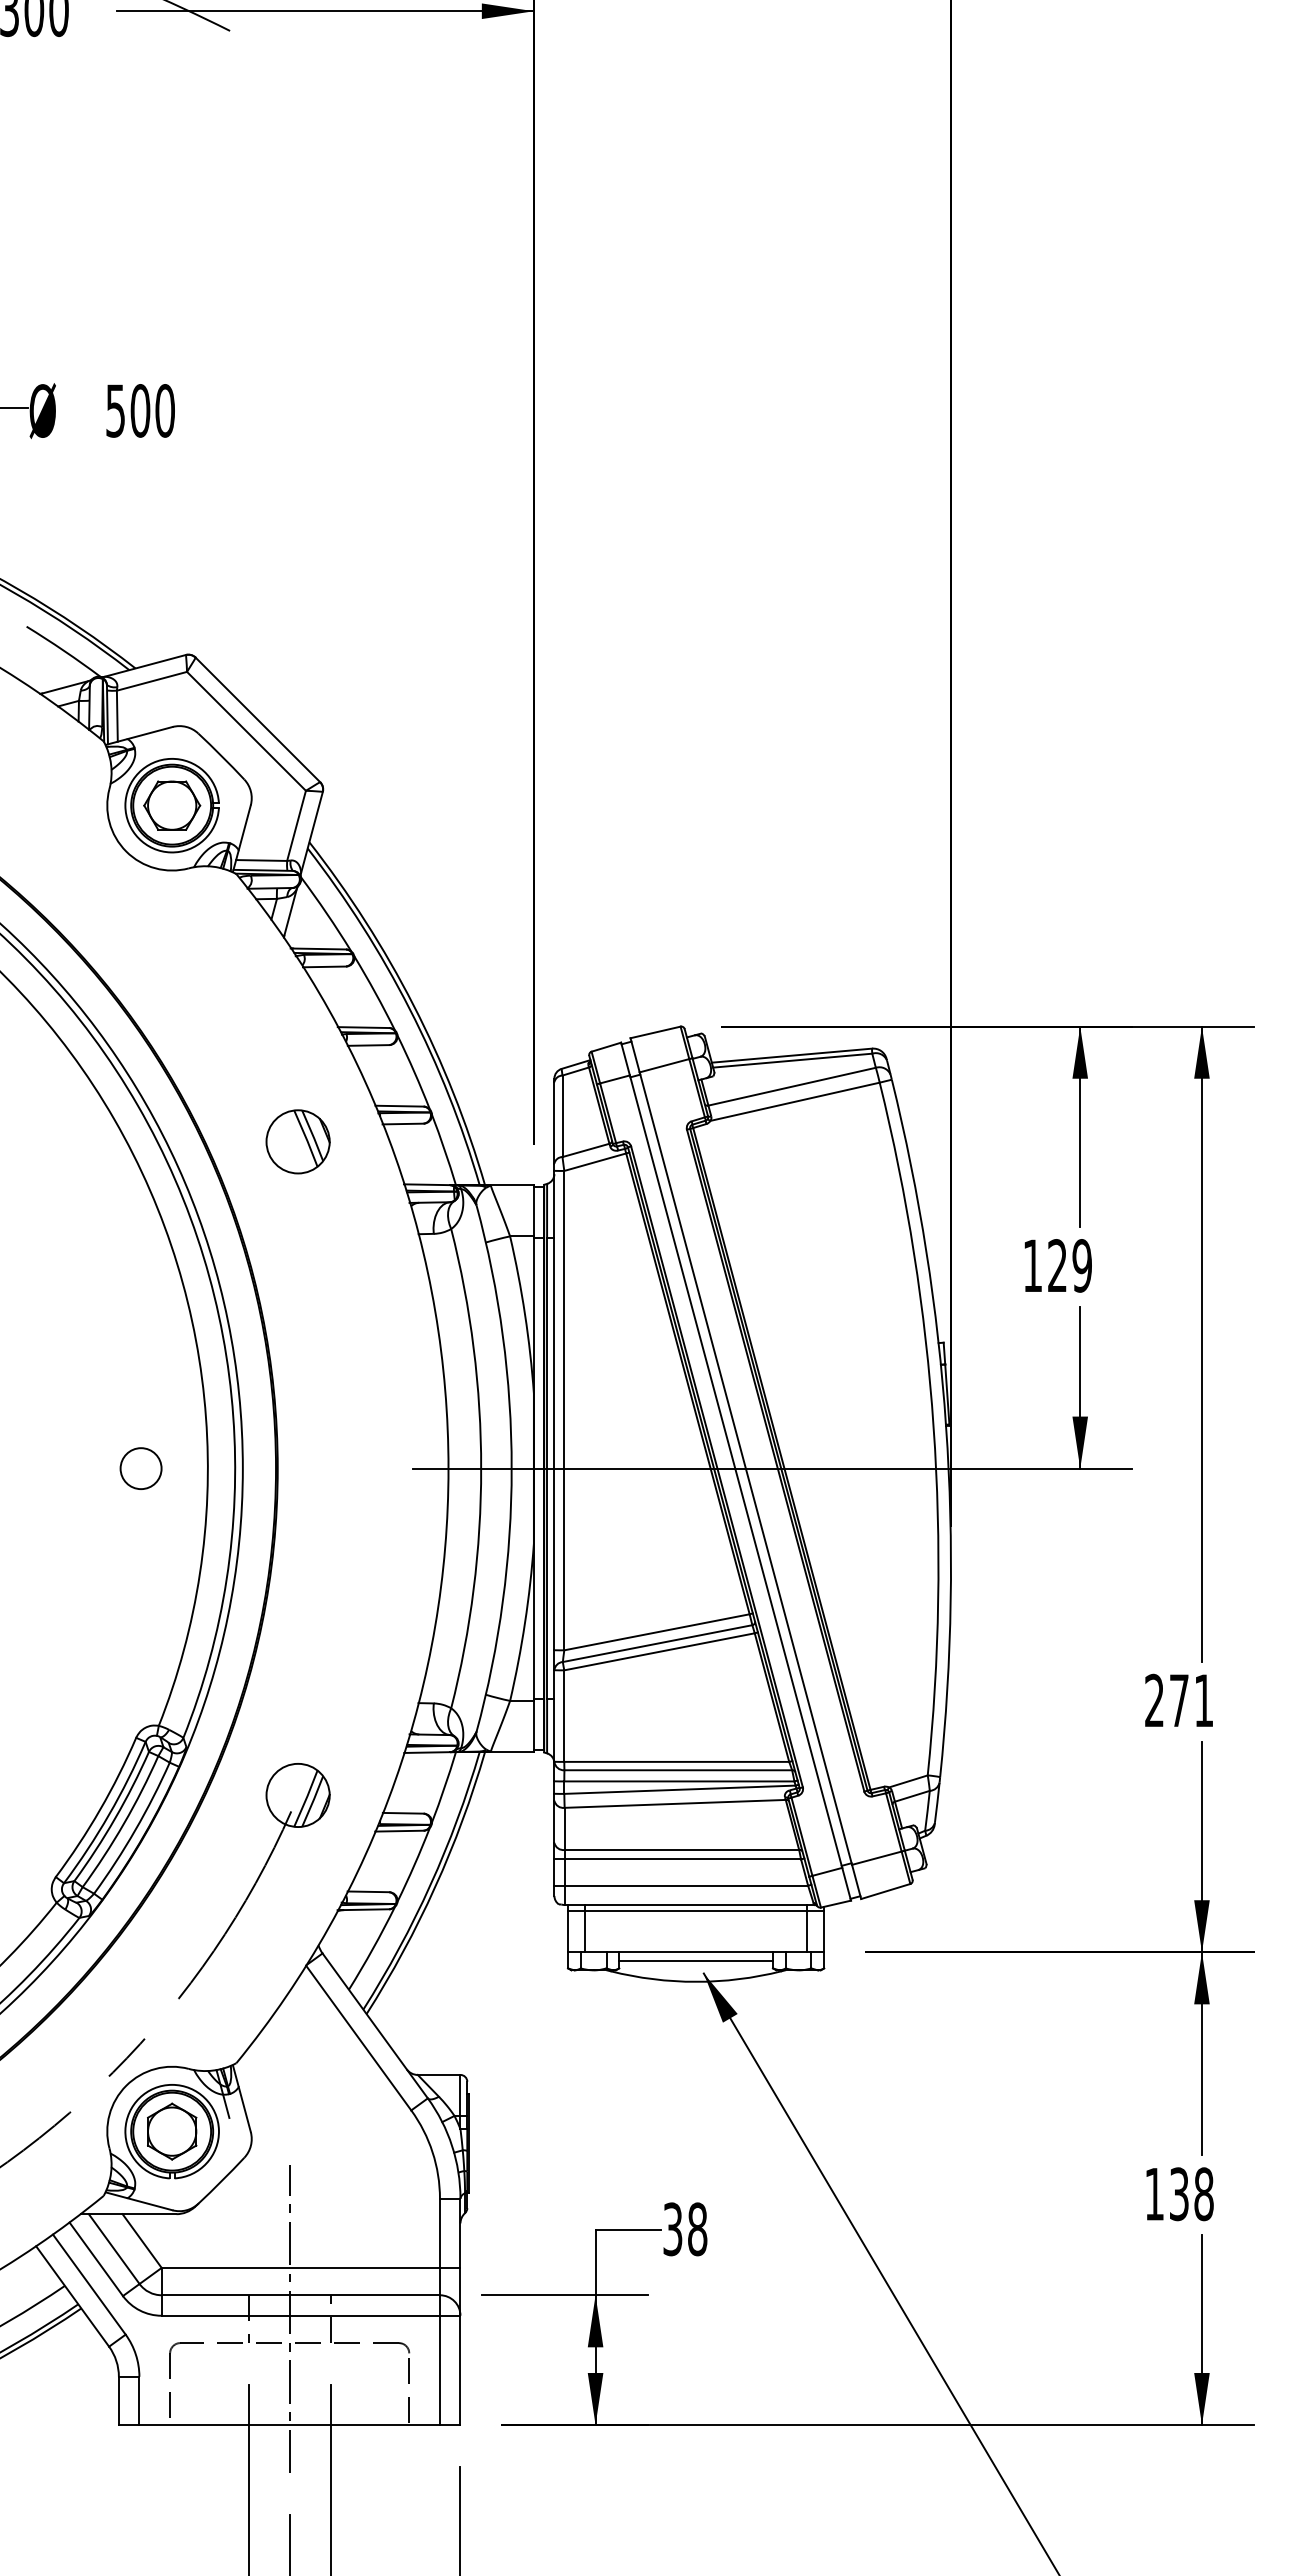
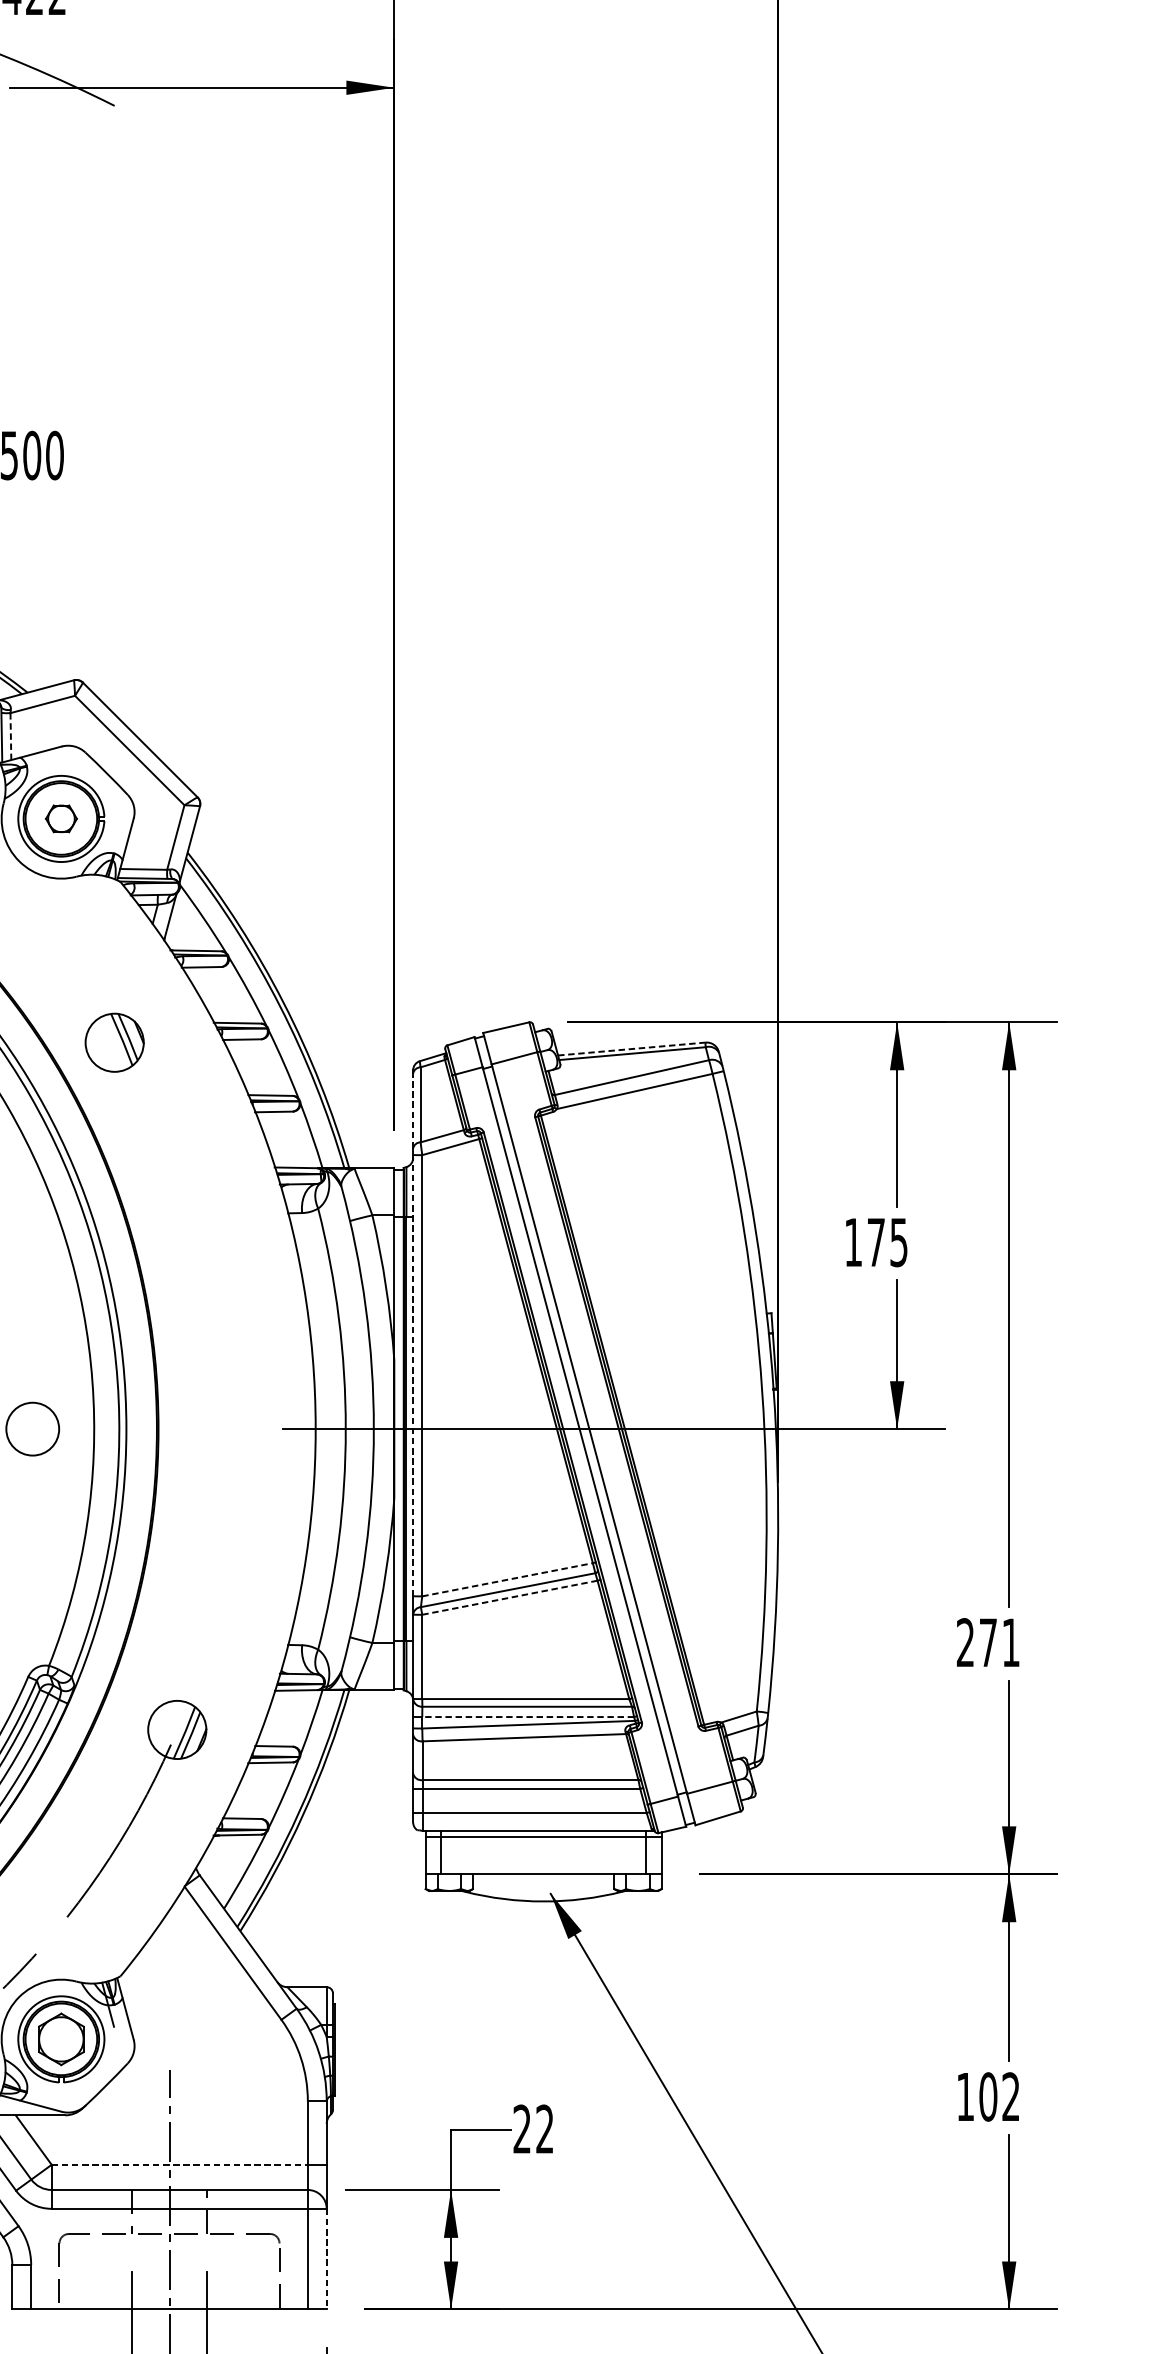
line: (117, 716) -> (11, 736), solid -> dashed
part: (172, 805) -> (61, 818), size x0.6
line: (792, 1055) -> (632, 1048), solid -> dashed
line: (554, 1122) -> (413, 1110), solid -> dashed
part: (297, 1141) -> (114, 1042), moved
text: (1069, 1265) -> (887, 1242), 129 -> 175
line: (554, 1410) -> (413, 1375), solid -> dashed
circle: (140, 1468) -> (32, 1429), size x1.4
line: (657, 1632) -> (508, 1579), solid -> dashed
line: (659, 1651) -> (509, 1597), solid -> dashed
line: (678, 1781) -> (527, 1717), solid -> dashed
line: (696, 1960) -> (543, 1881), removed
text: (1191, 2194) -> (999, 2097), 138 -> 102
text: (685, 2229) -> (533, 2129), 38 -> 22
line: (301, 2267) -> (180, 2164), solid -> dashed
line: (460, 2370) -> (326, 2259), solid -> dashed

